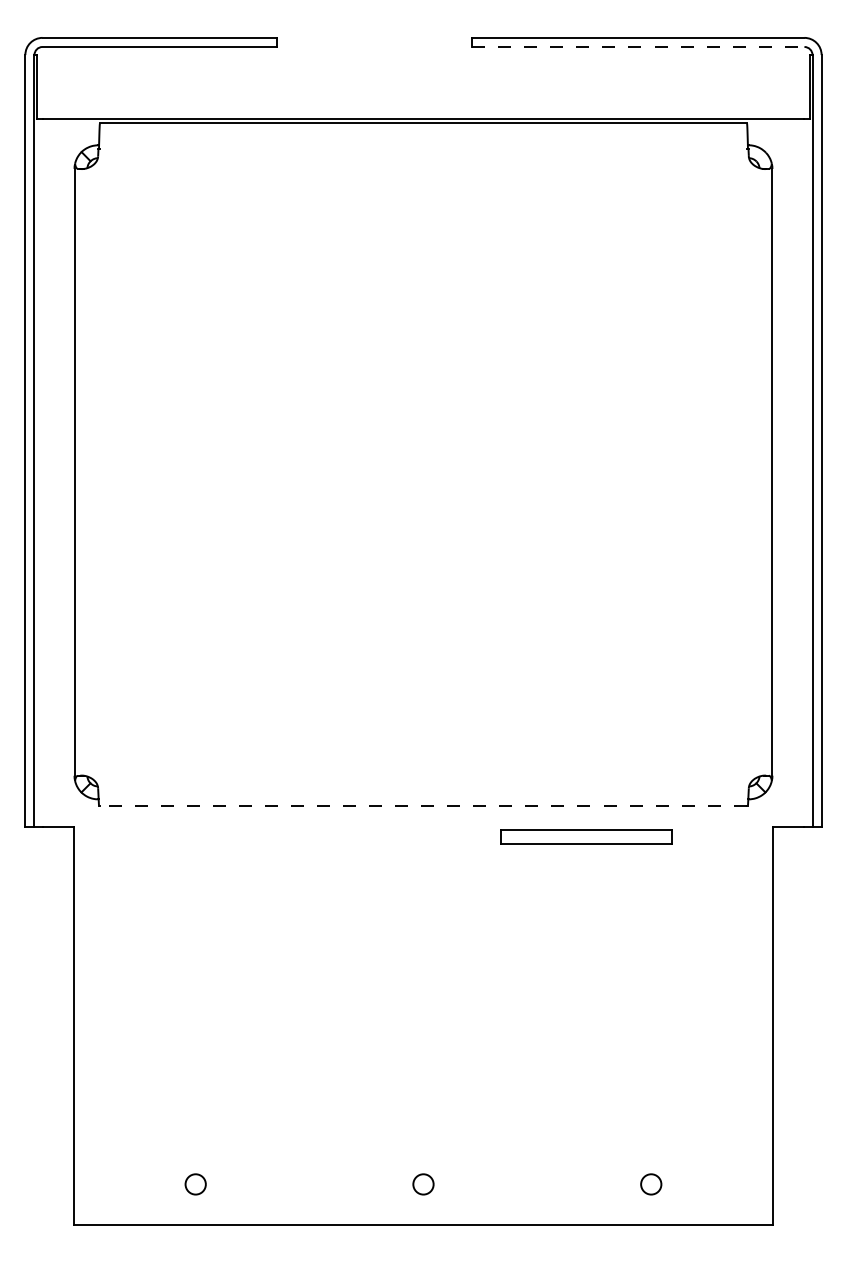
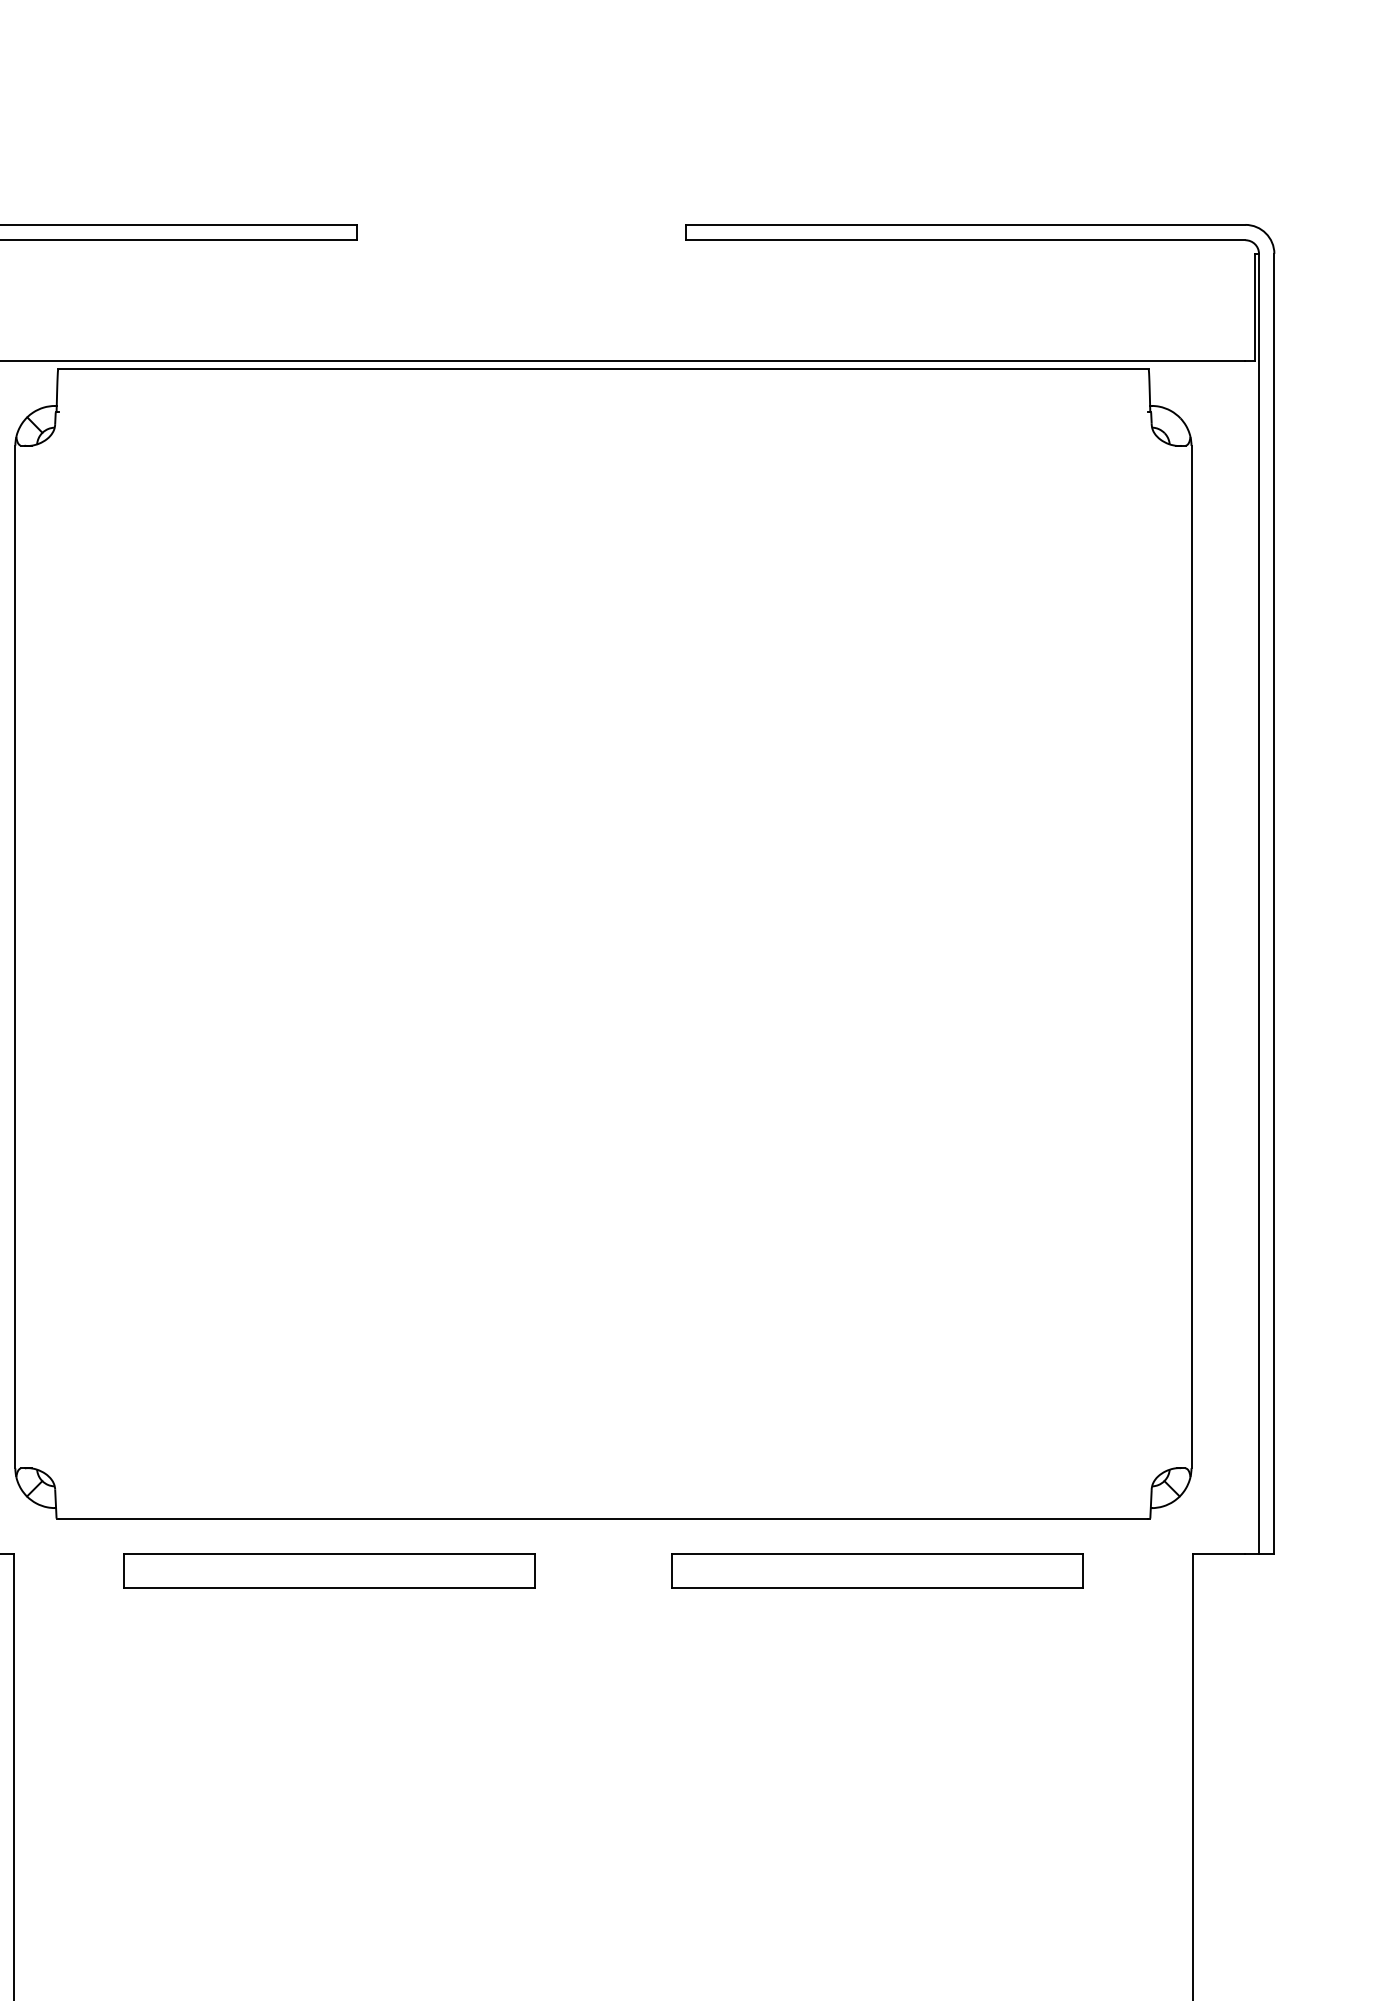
line: (638, 46) -> (965, 239), dashed -> solid
line: (422, 805) -> (601, 1518), dashed -> solid
part: (260, 836) -> (328, 1570), added
part: (585, 836) -> (876, 1570), size x1.43

